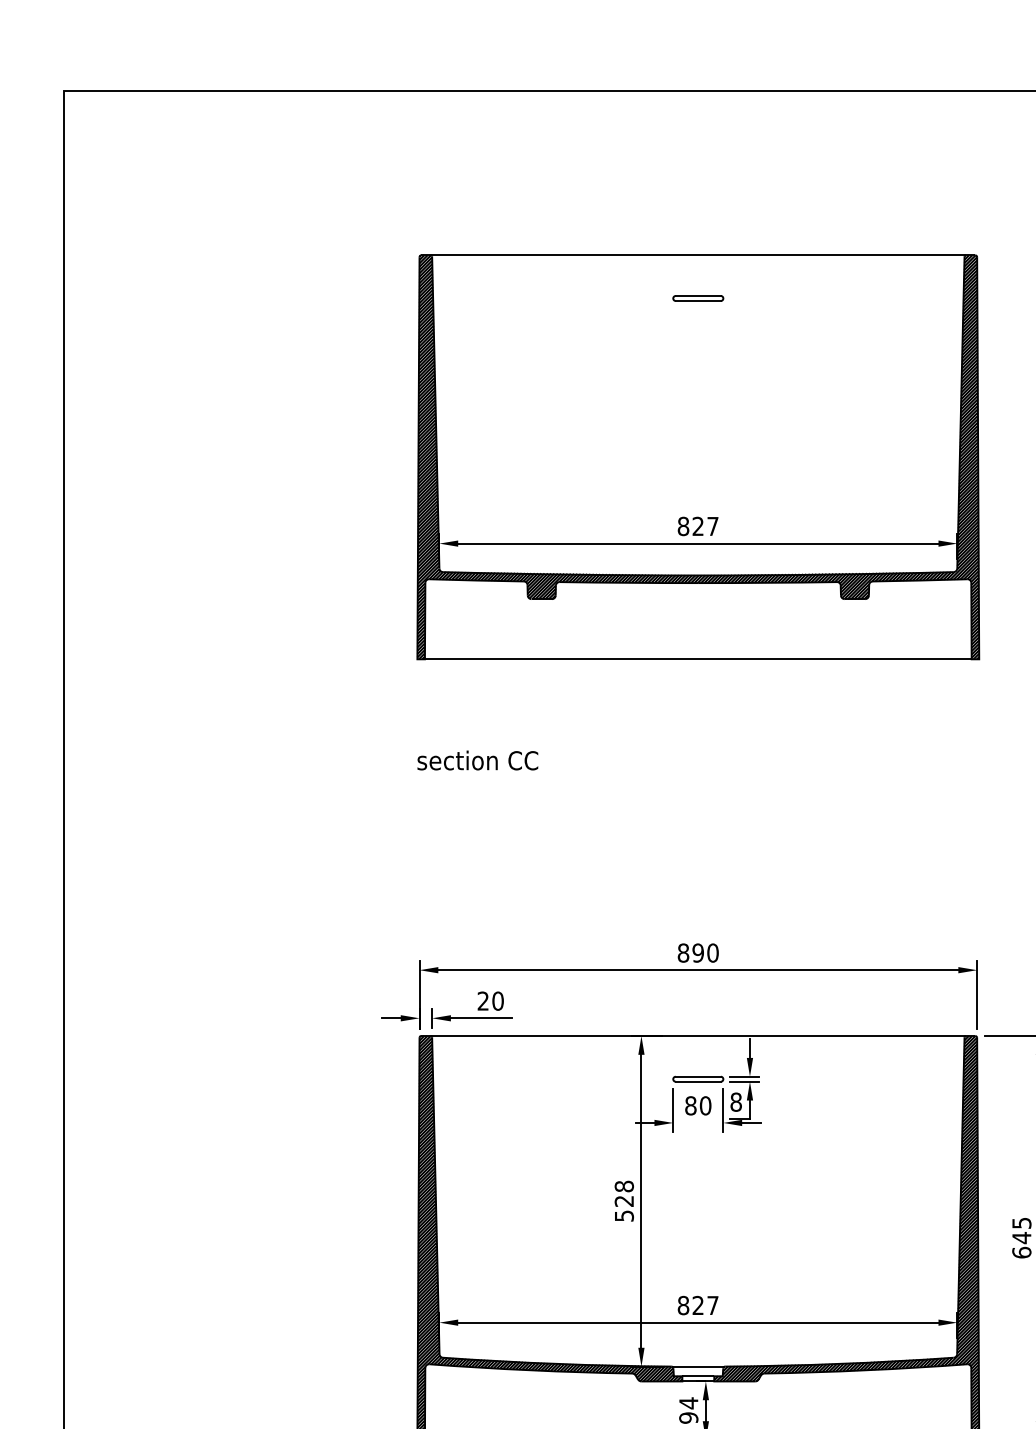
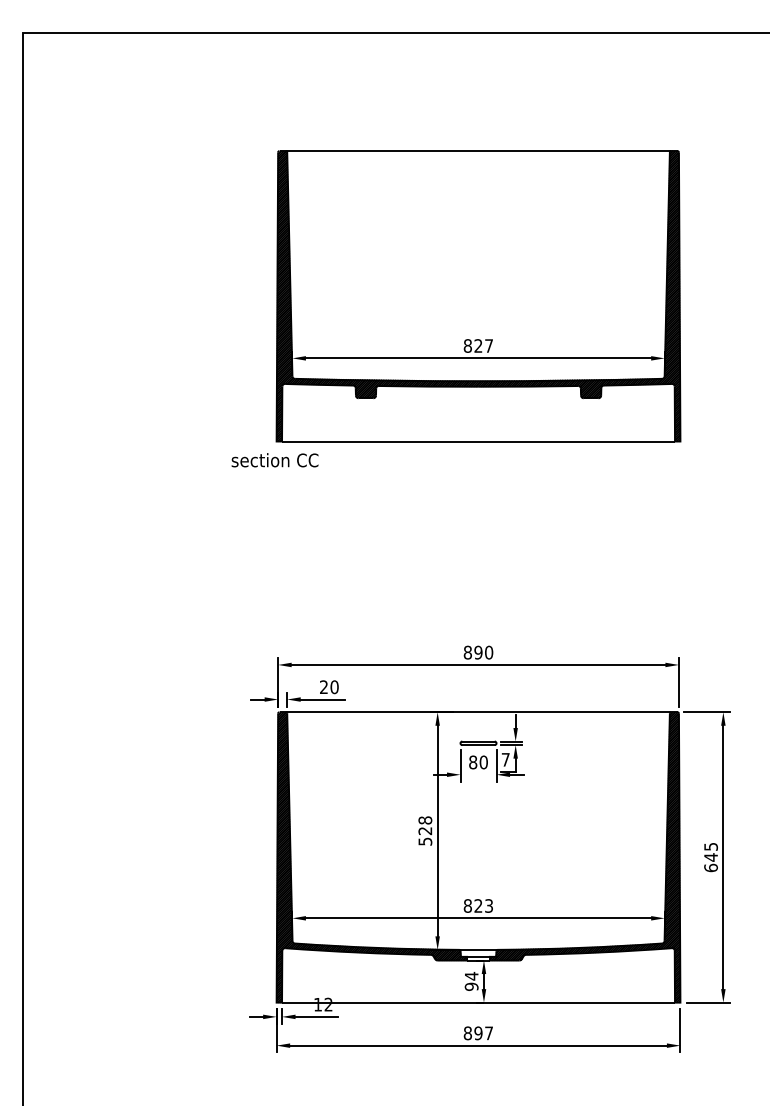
part: (698, 297) -> (478, 181), removed
text: (477, 760) -> (274, 460), moved
text: (735, 1101) -> (505, 759), 8 -> 7
text: (712, 1304) -> (488, 905), 827 -> 823

